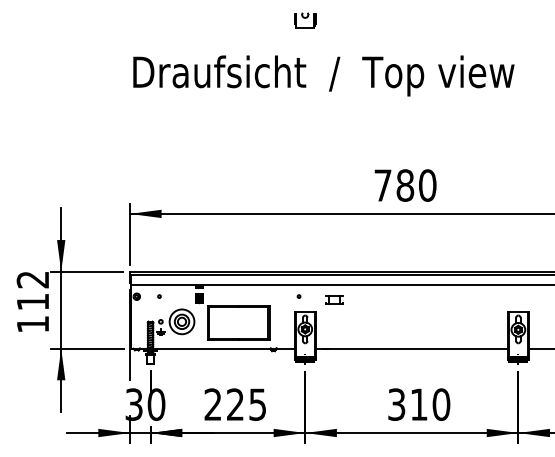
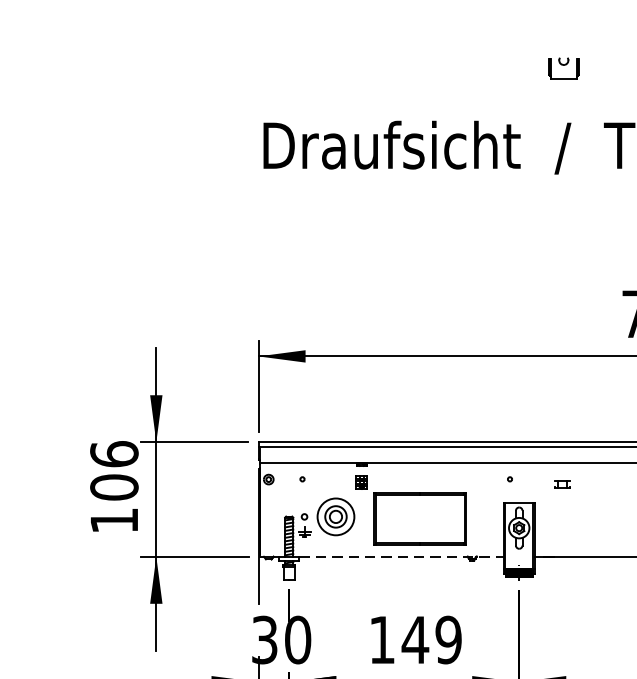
part: (305, 20) -> (564, 68), moved
text: (32, 290) -> (113, 470), 112 -> 106
part: (334, 299) -> (562, 483), size x0.6
line: (226, 348) -> (402, 556), solid -> dashed
text: (235, 404) -> (415, 639), 225 -> 149

